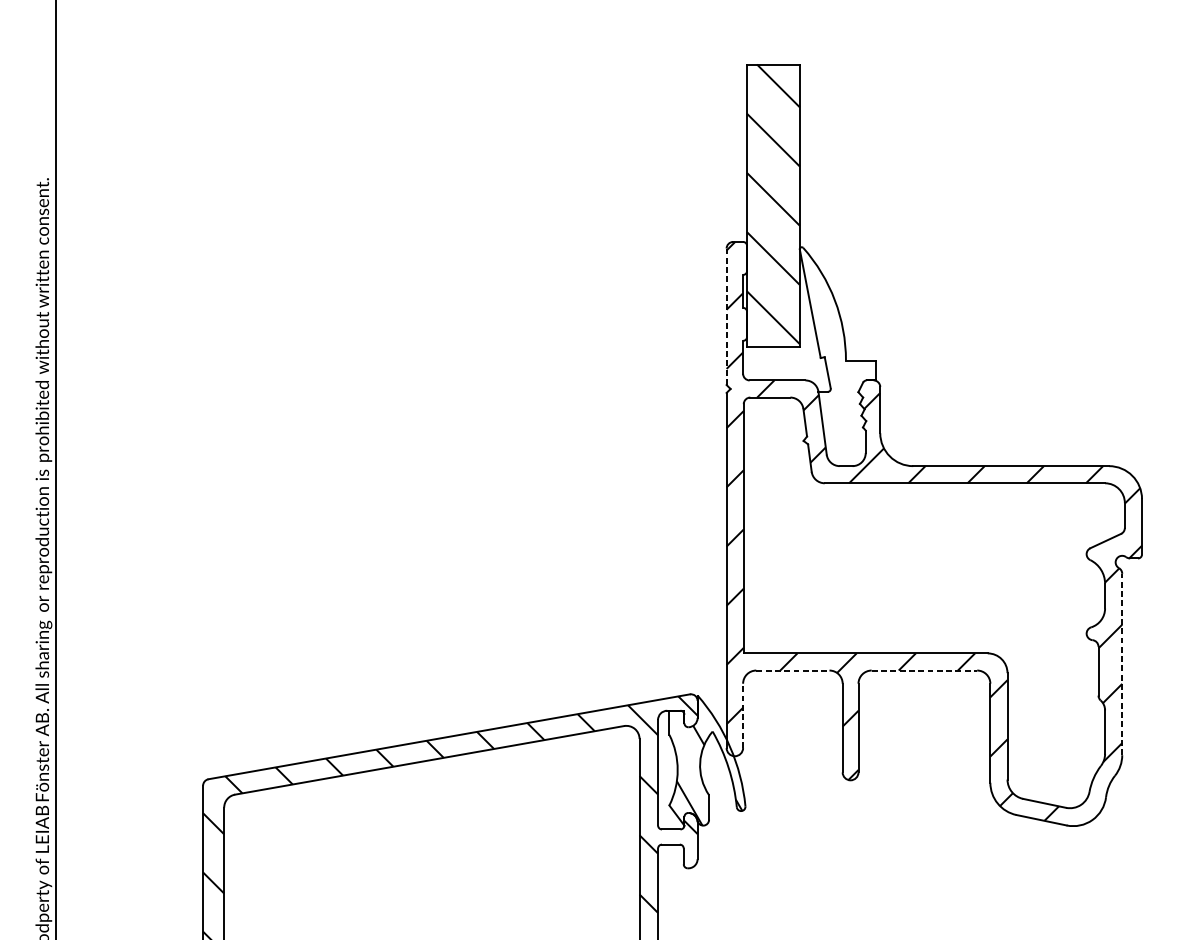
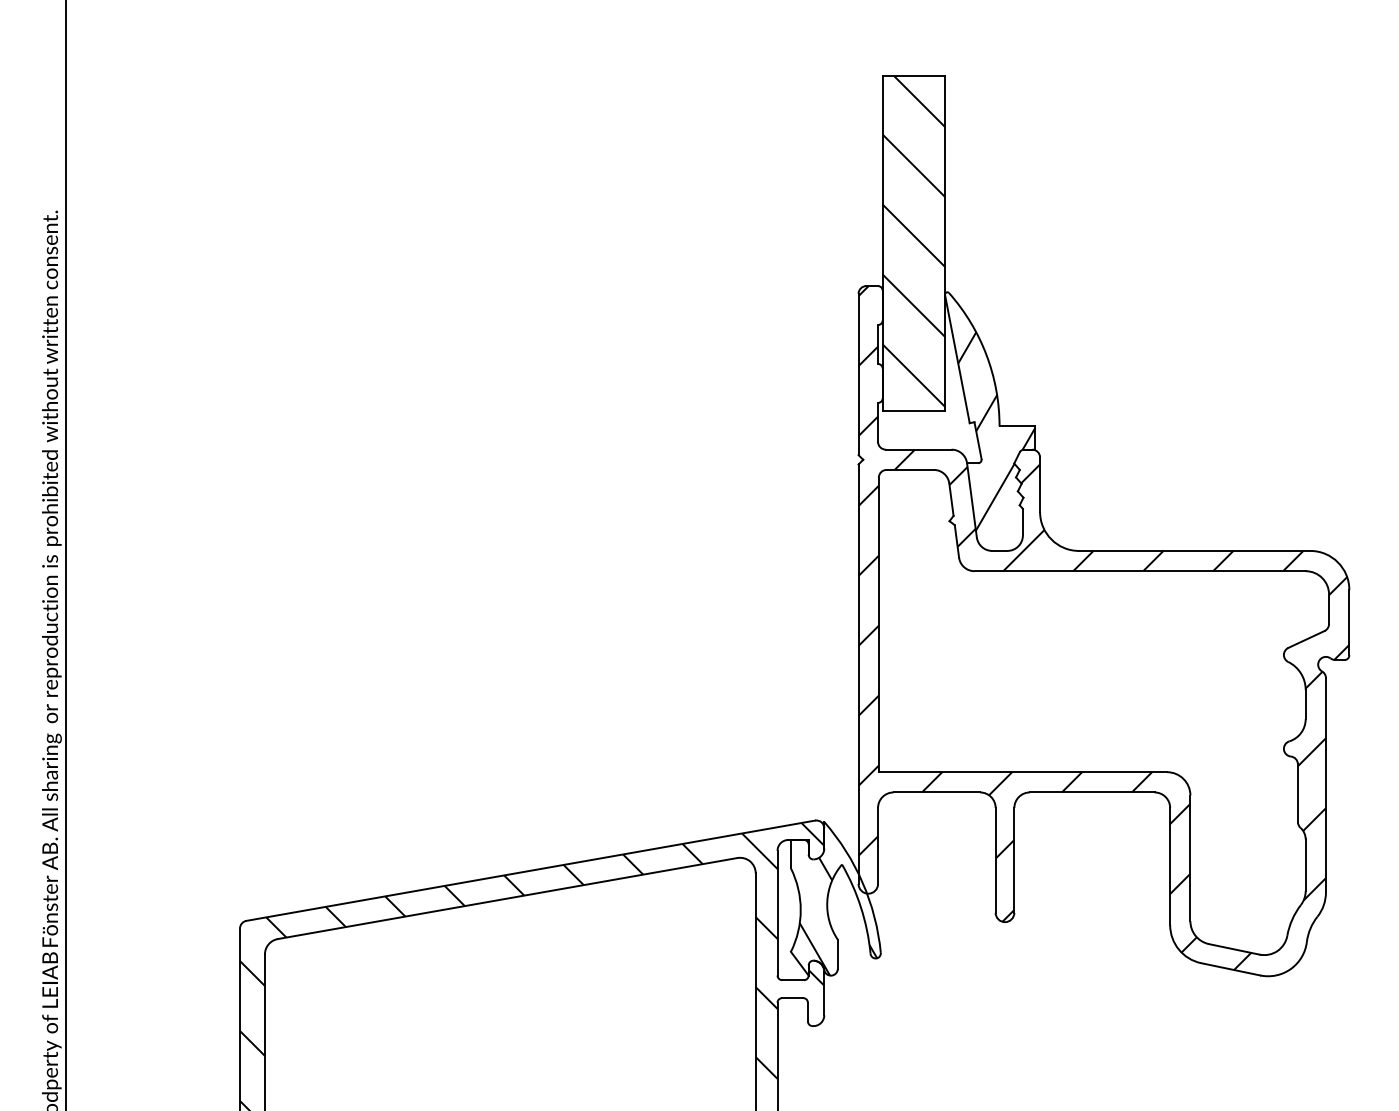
line: (726, 316) -> (858, 374), dashed -> solid
hatch: (843, 365) -> (996, 431), added
line: (1121, 663) -> (1325, 784), dashed -> solid
line: (793, 670) -> (937, 792), dashed -> solid
line: (924, 670) -> (1092, 792), dashed -> solid
line: (743, 715) -> (878, 845), dashed -> solid

